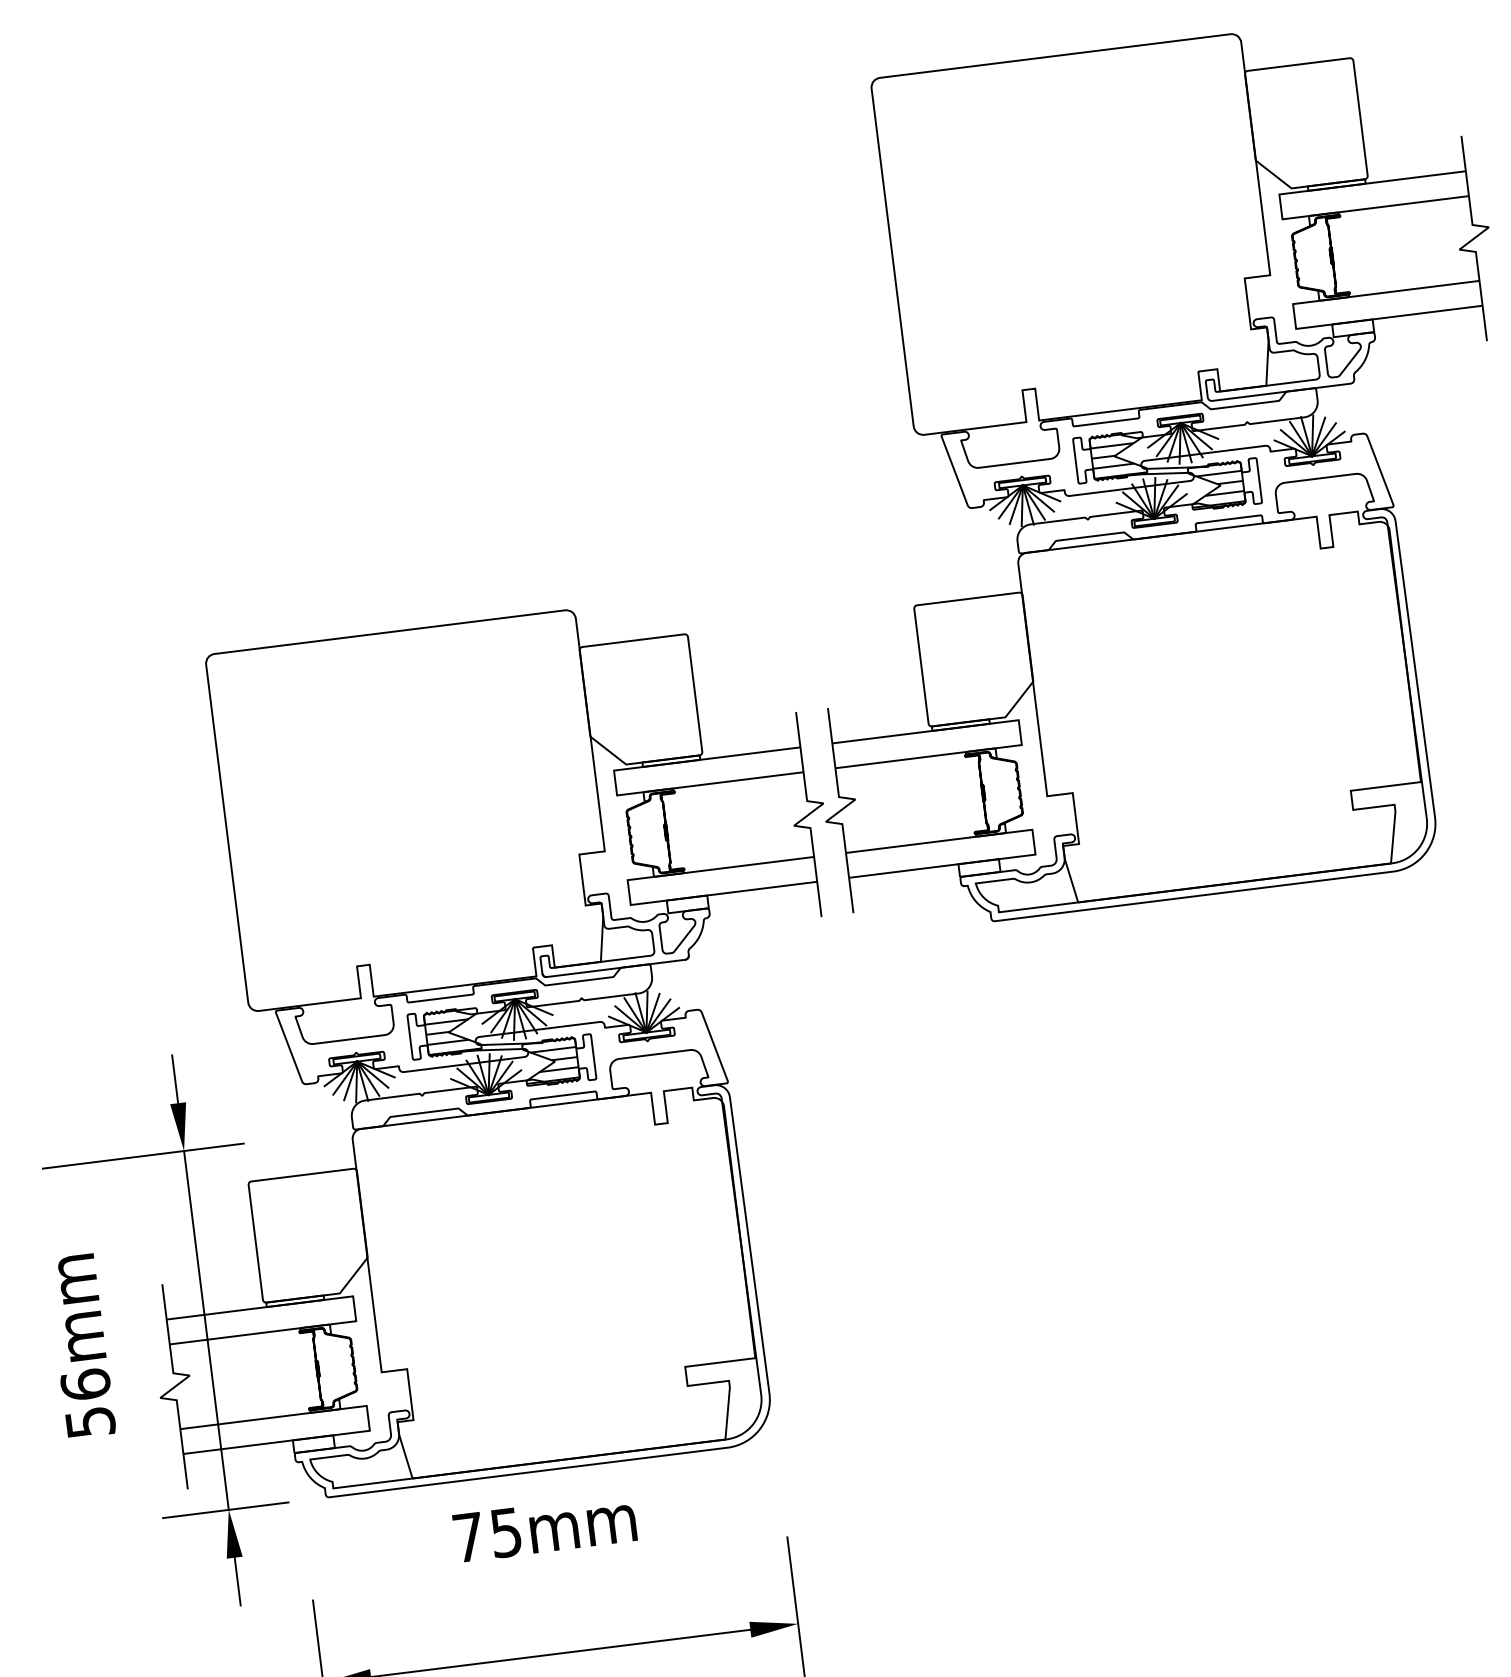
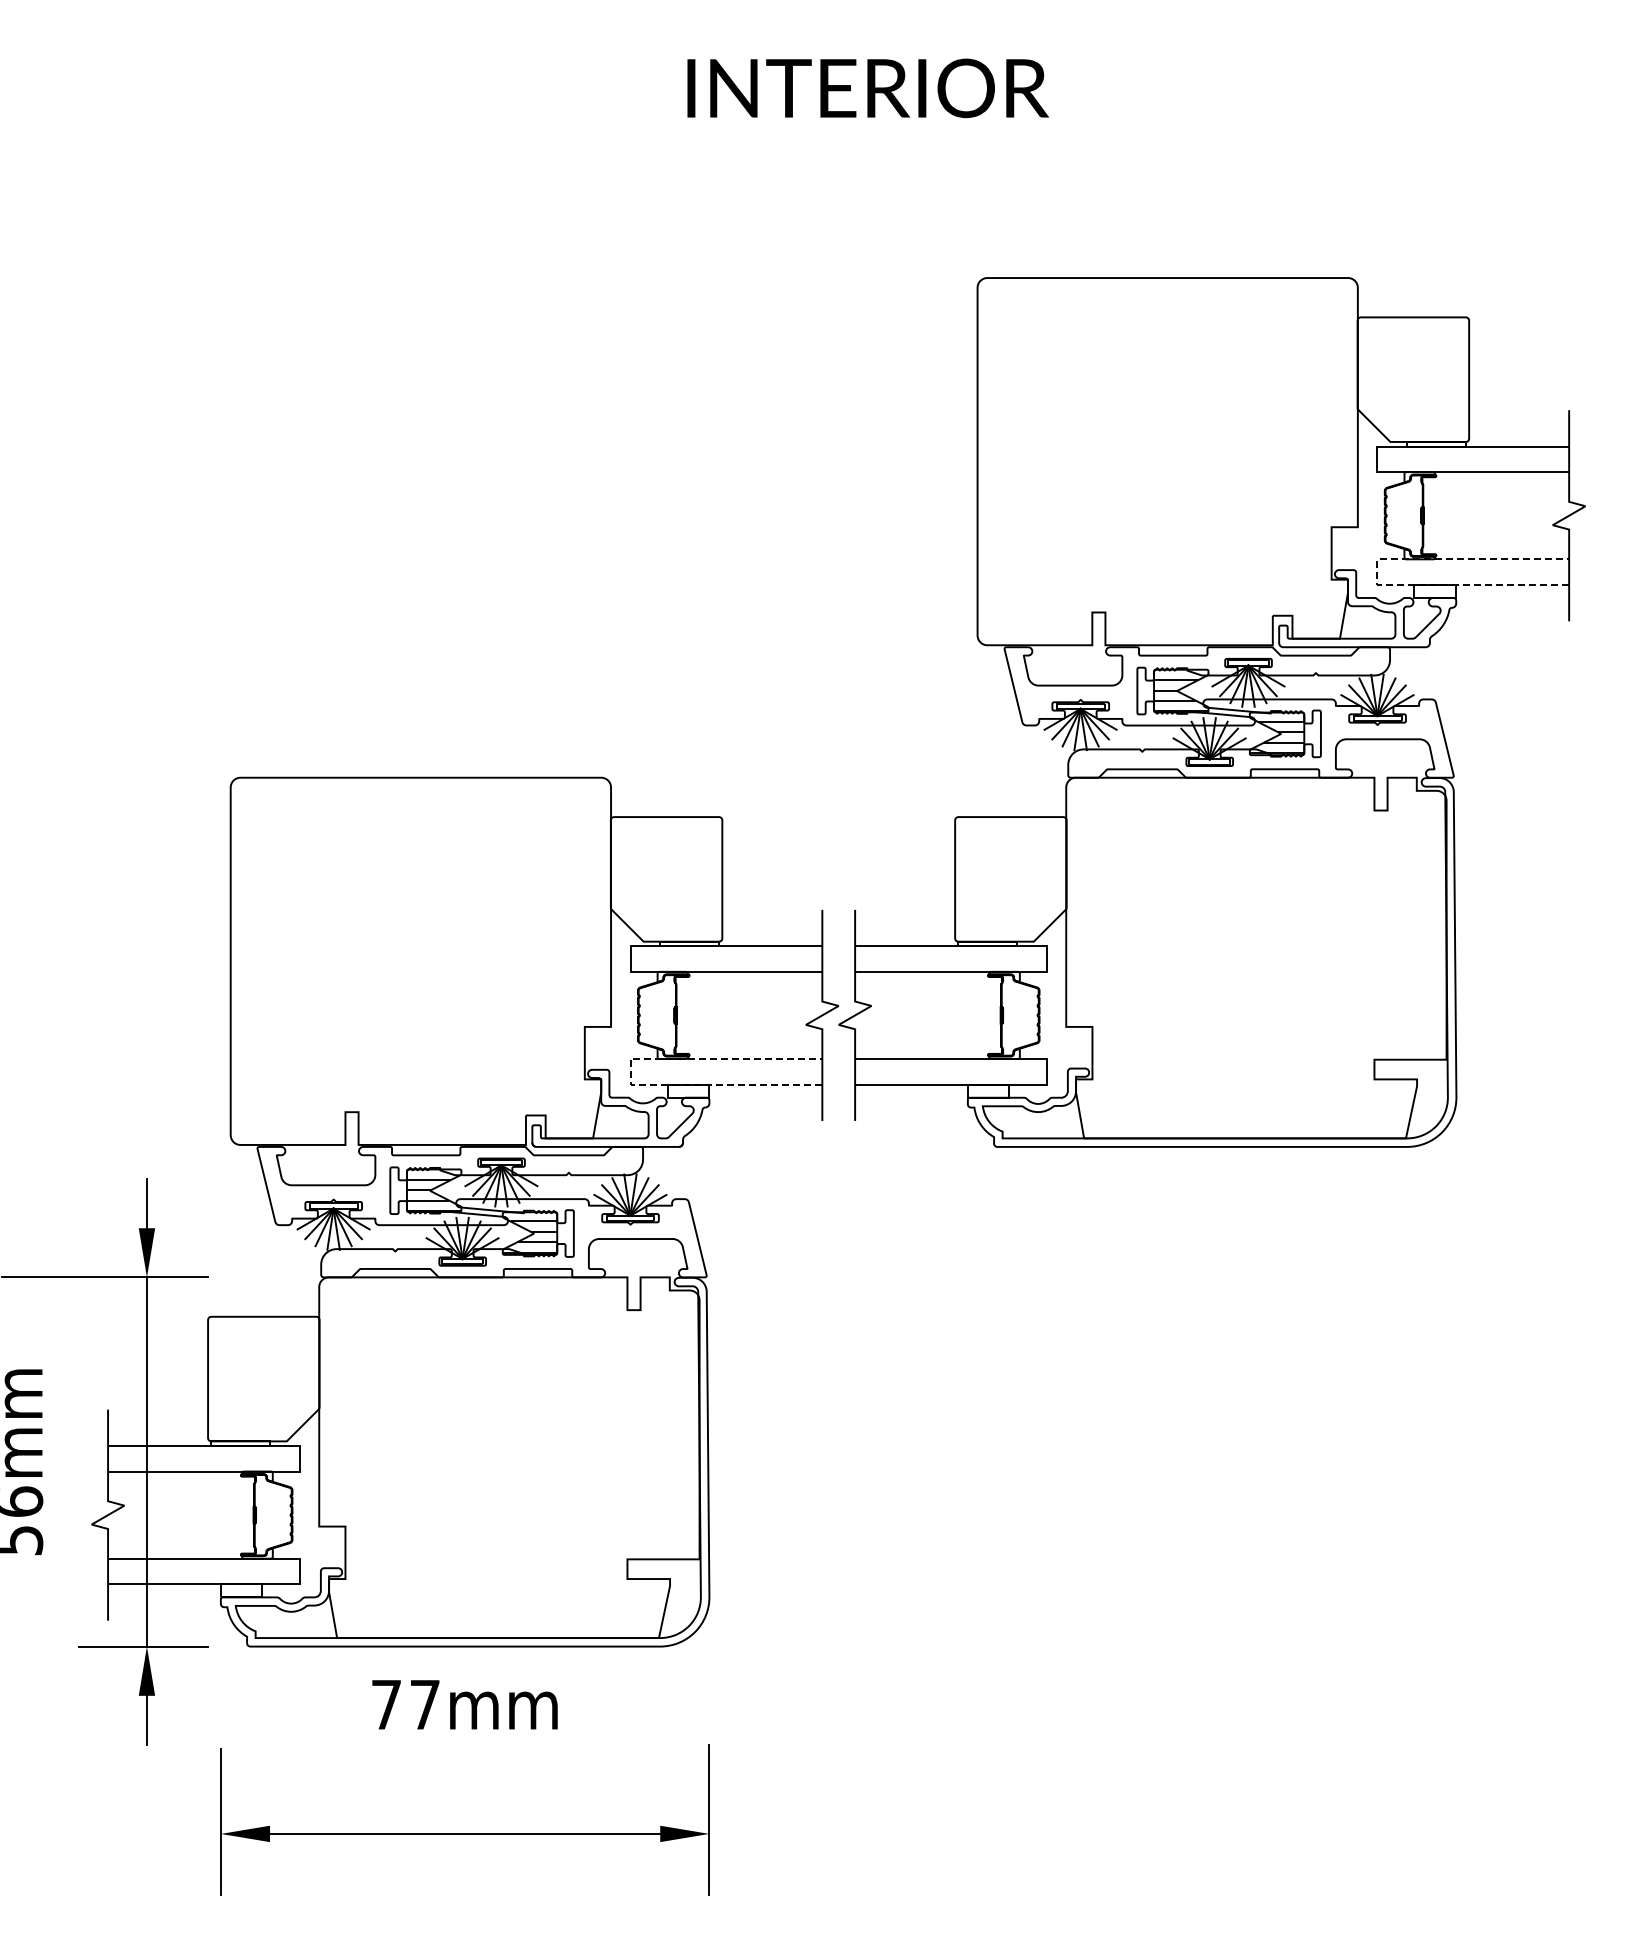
line: (1294, 316) -> (1377, 572), solid -> dashed
line: (629, 892) -> (630, 1071), solid -> dashed
text: (505, 1533) -> (424, 1705), 75mm -> 77mm

